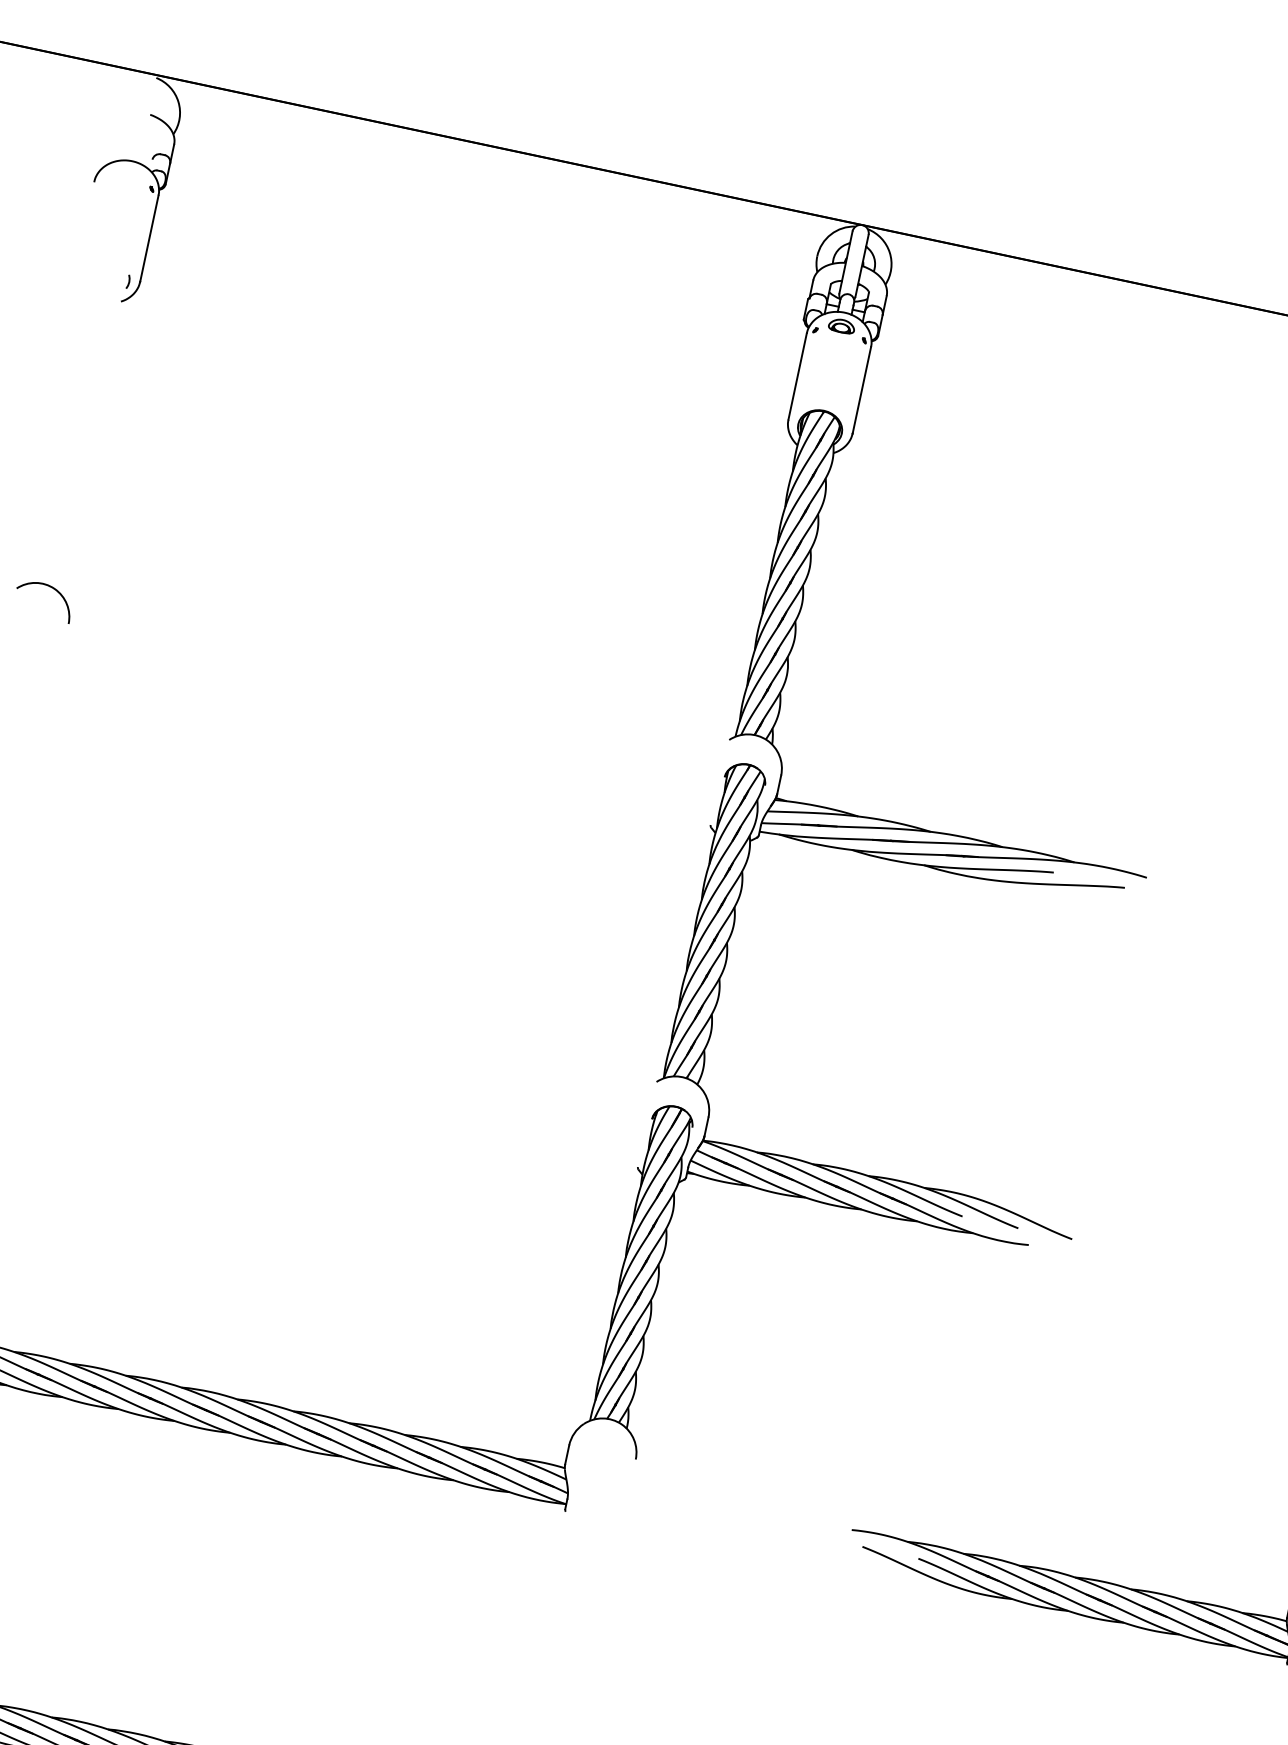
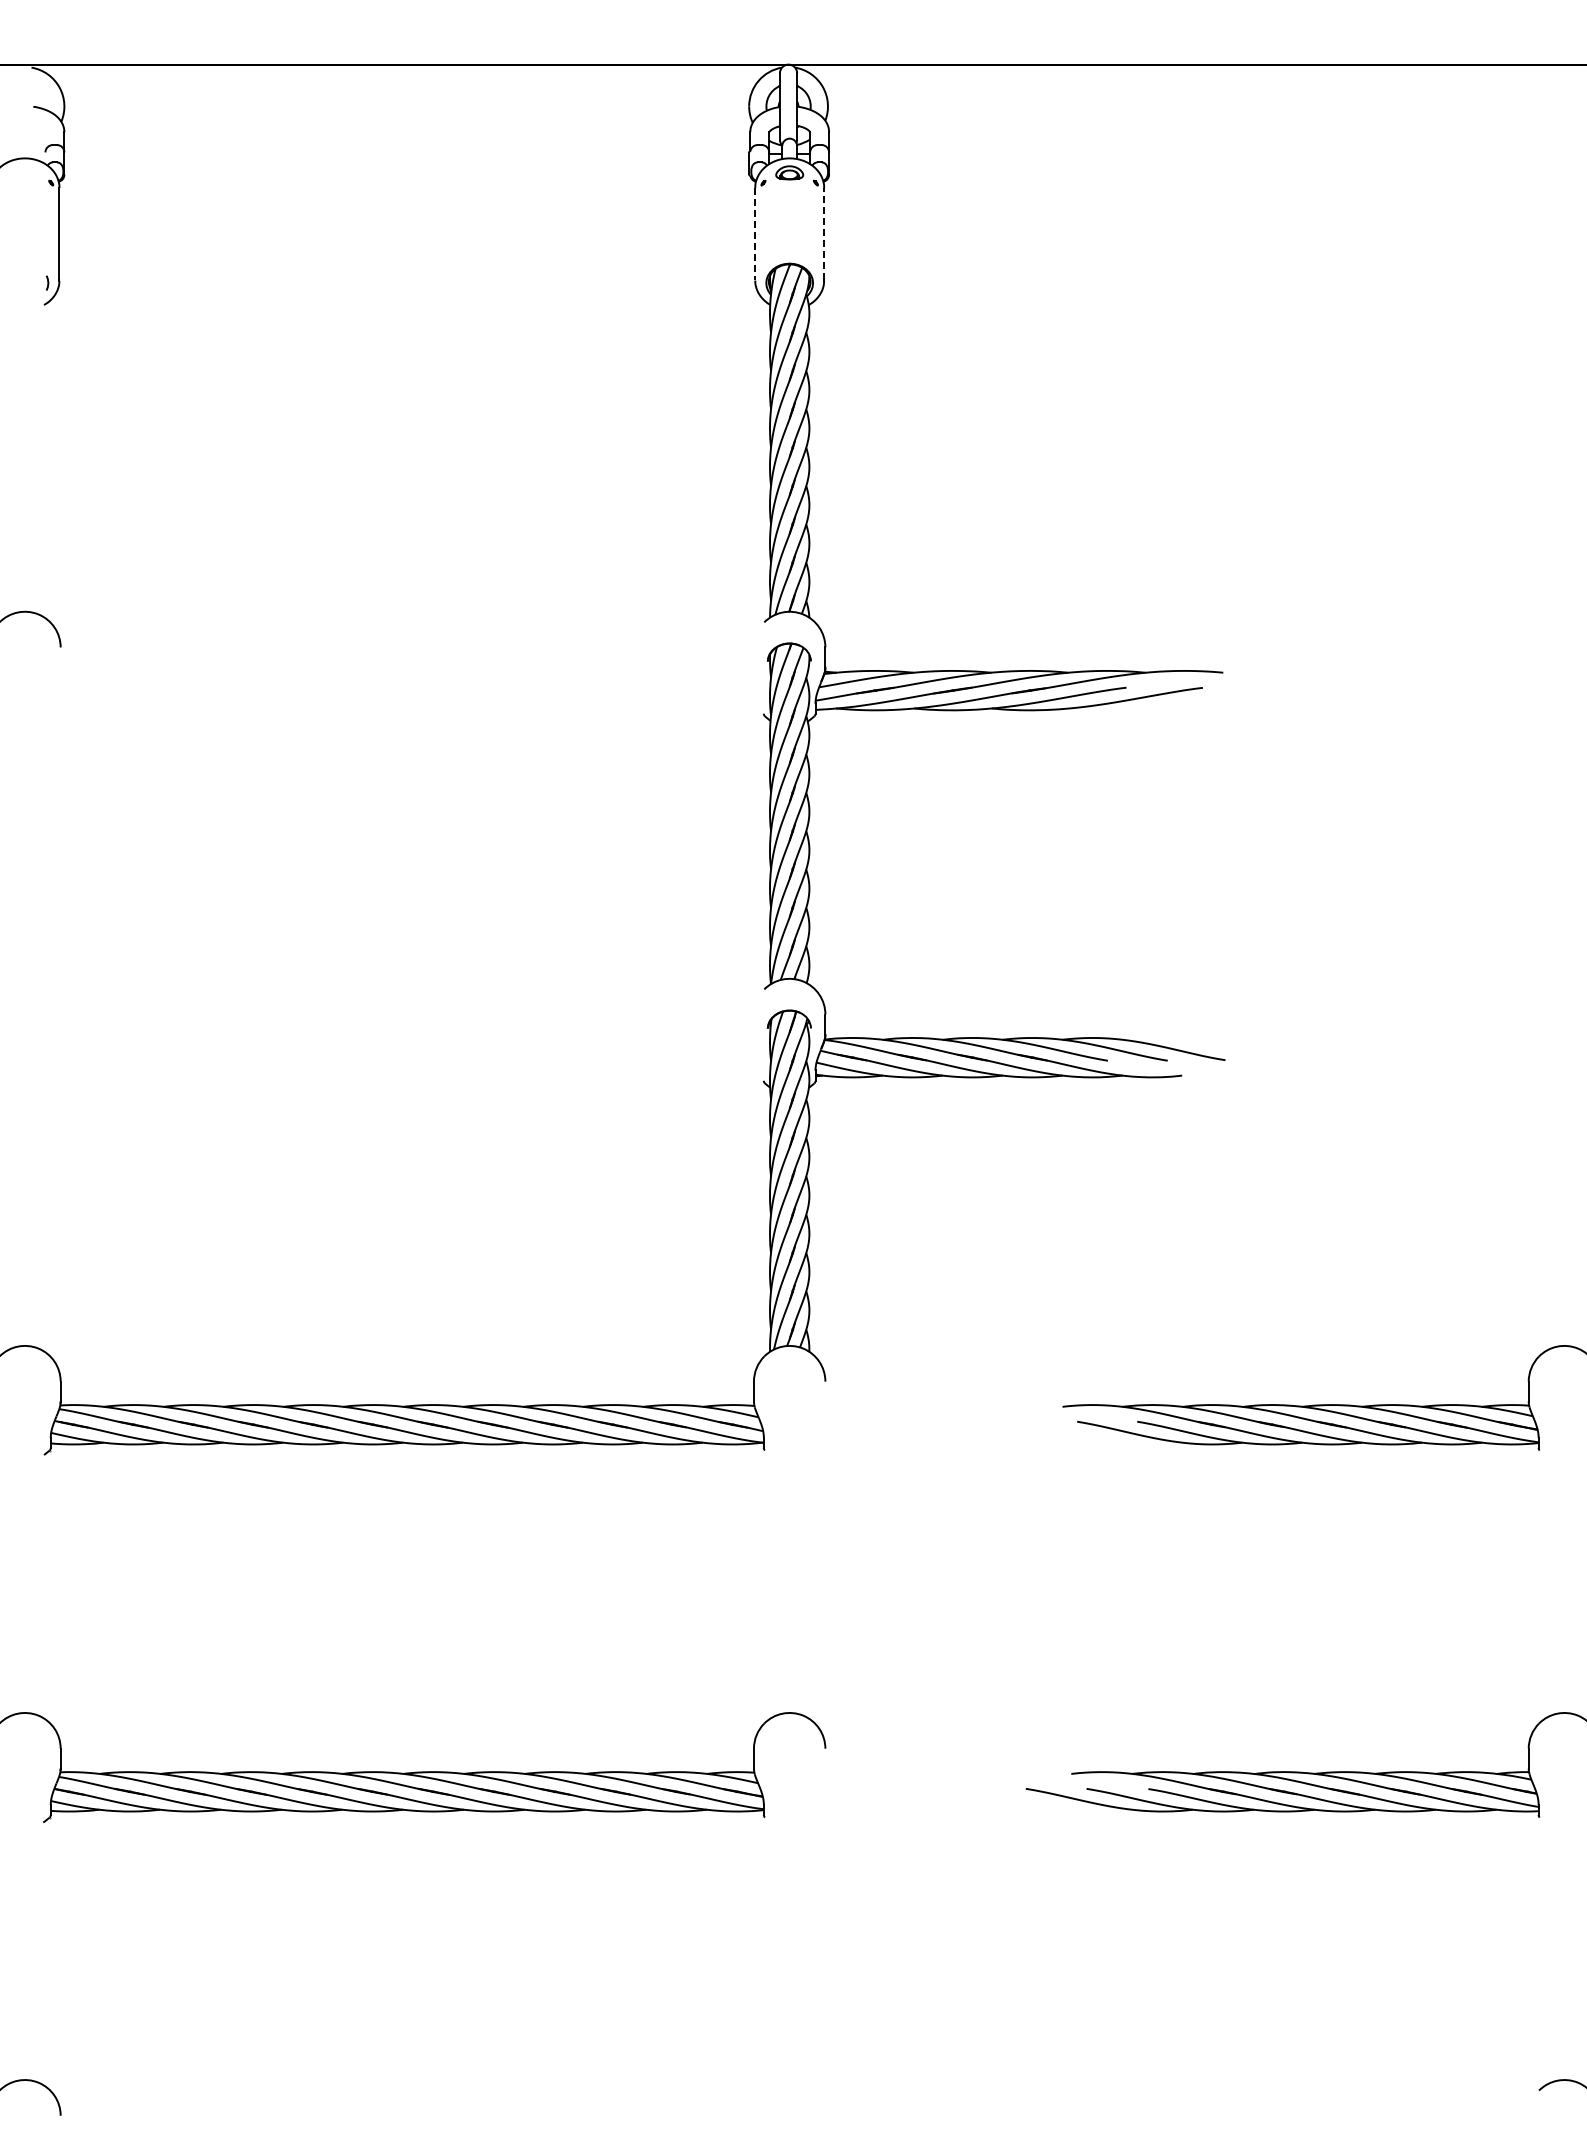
line: (797, 376) -> (755, 234), solid -> dashed
line: (862, 389) -> (824, 233), solid -> dashed

